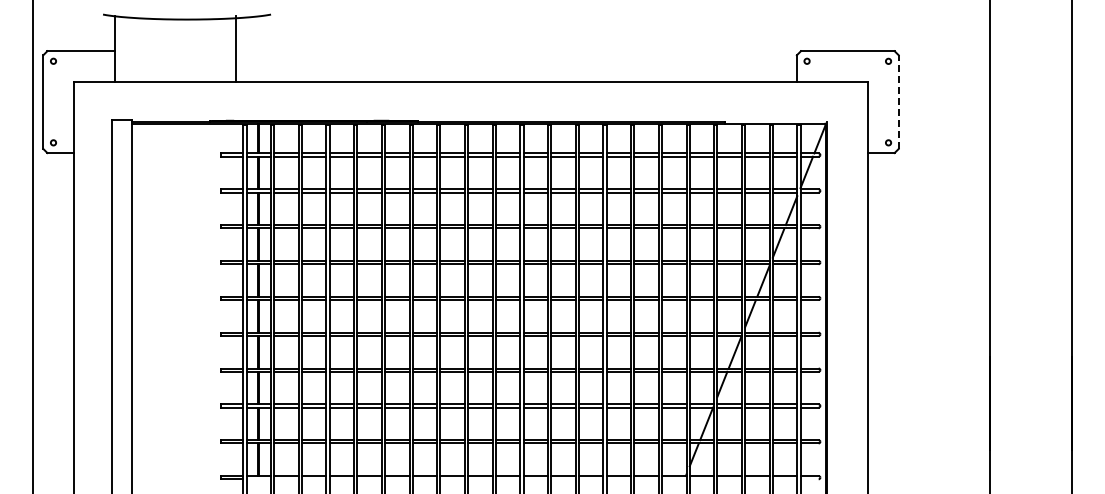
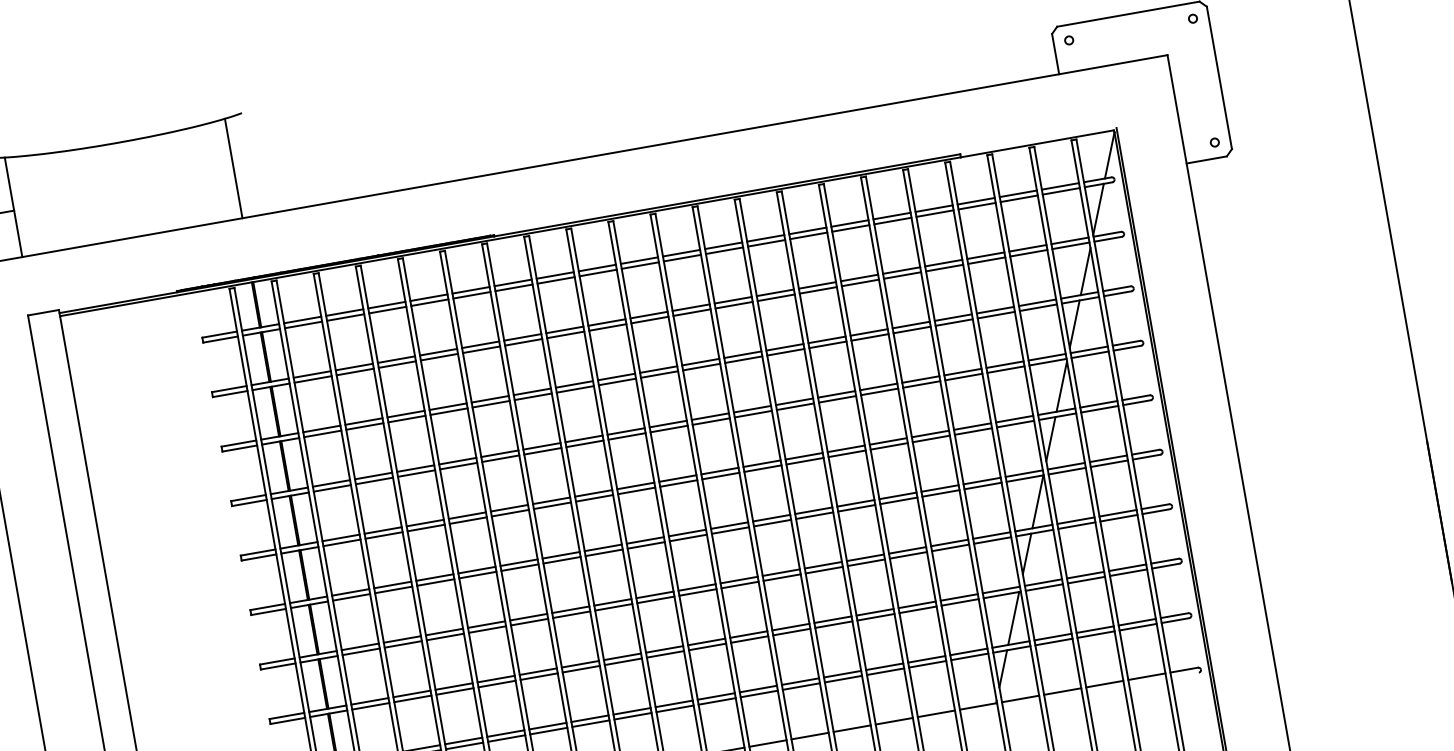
line: (235, 48) -> (233, 167), moved
line: (898, 102) -> (1219, 78), dashed -> solid

